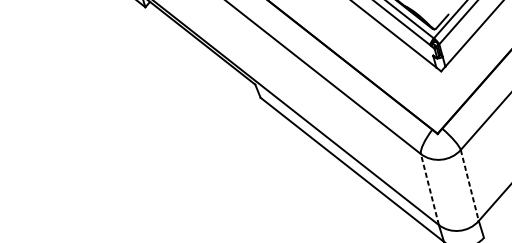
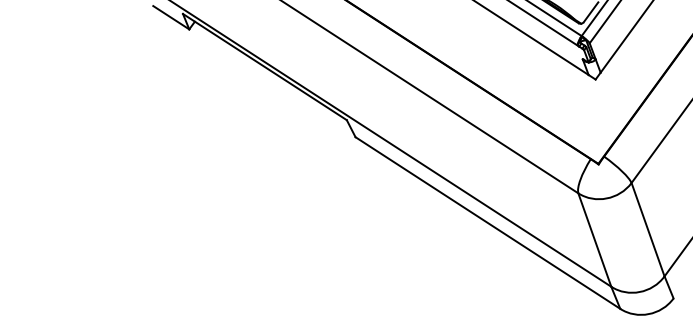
line: (470, 185) -> (648, 229), dashed -> solid
line: (429, 189) -> (594, 240), dashed -> solid

